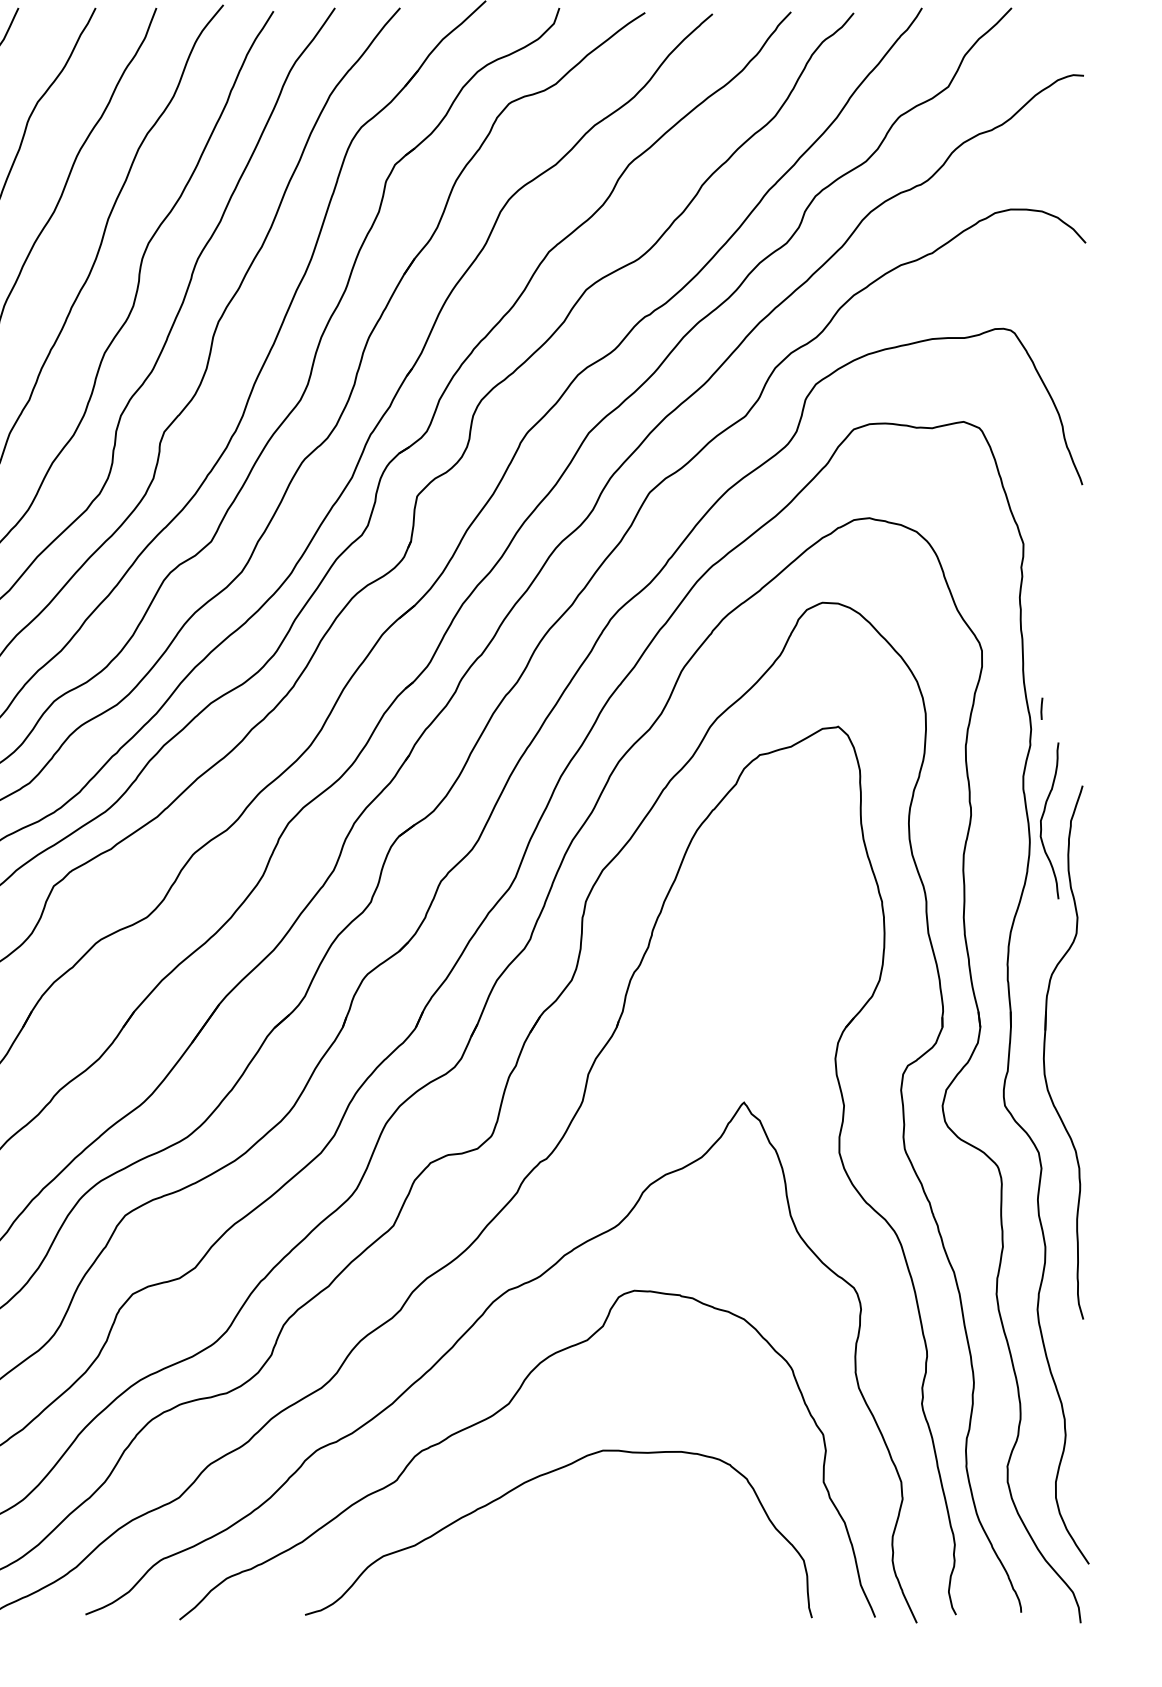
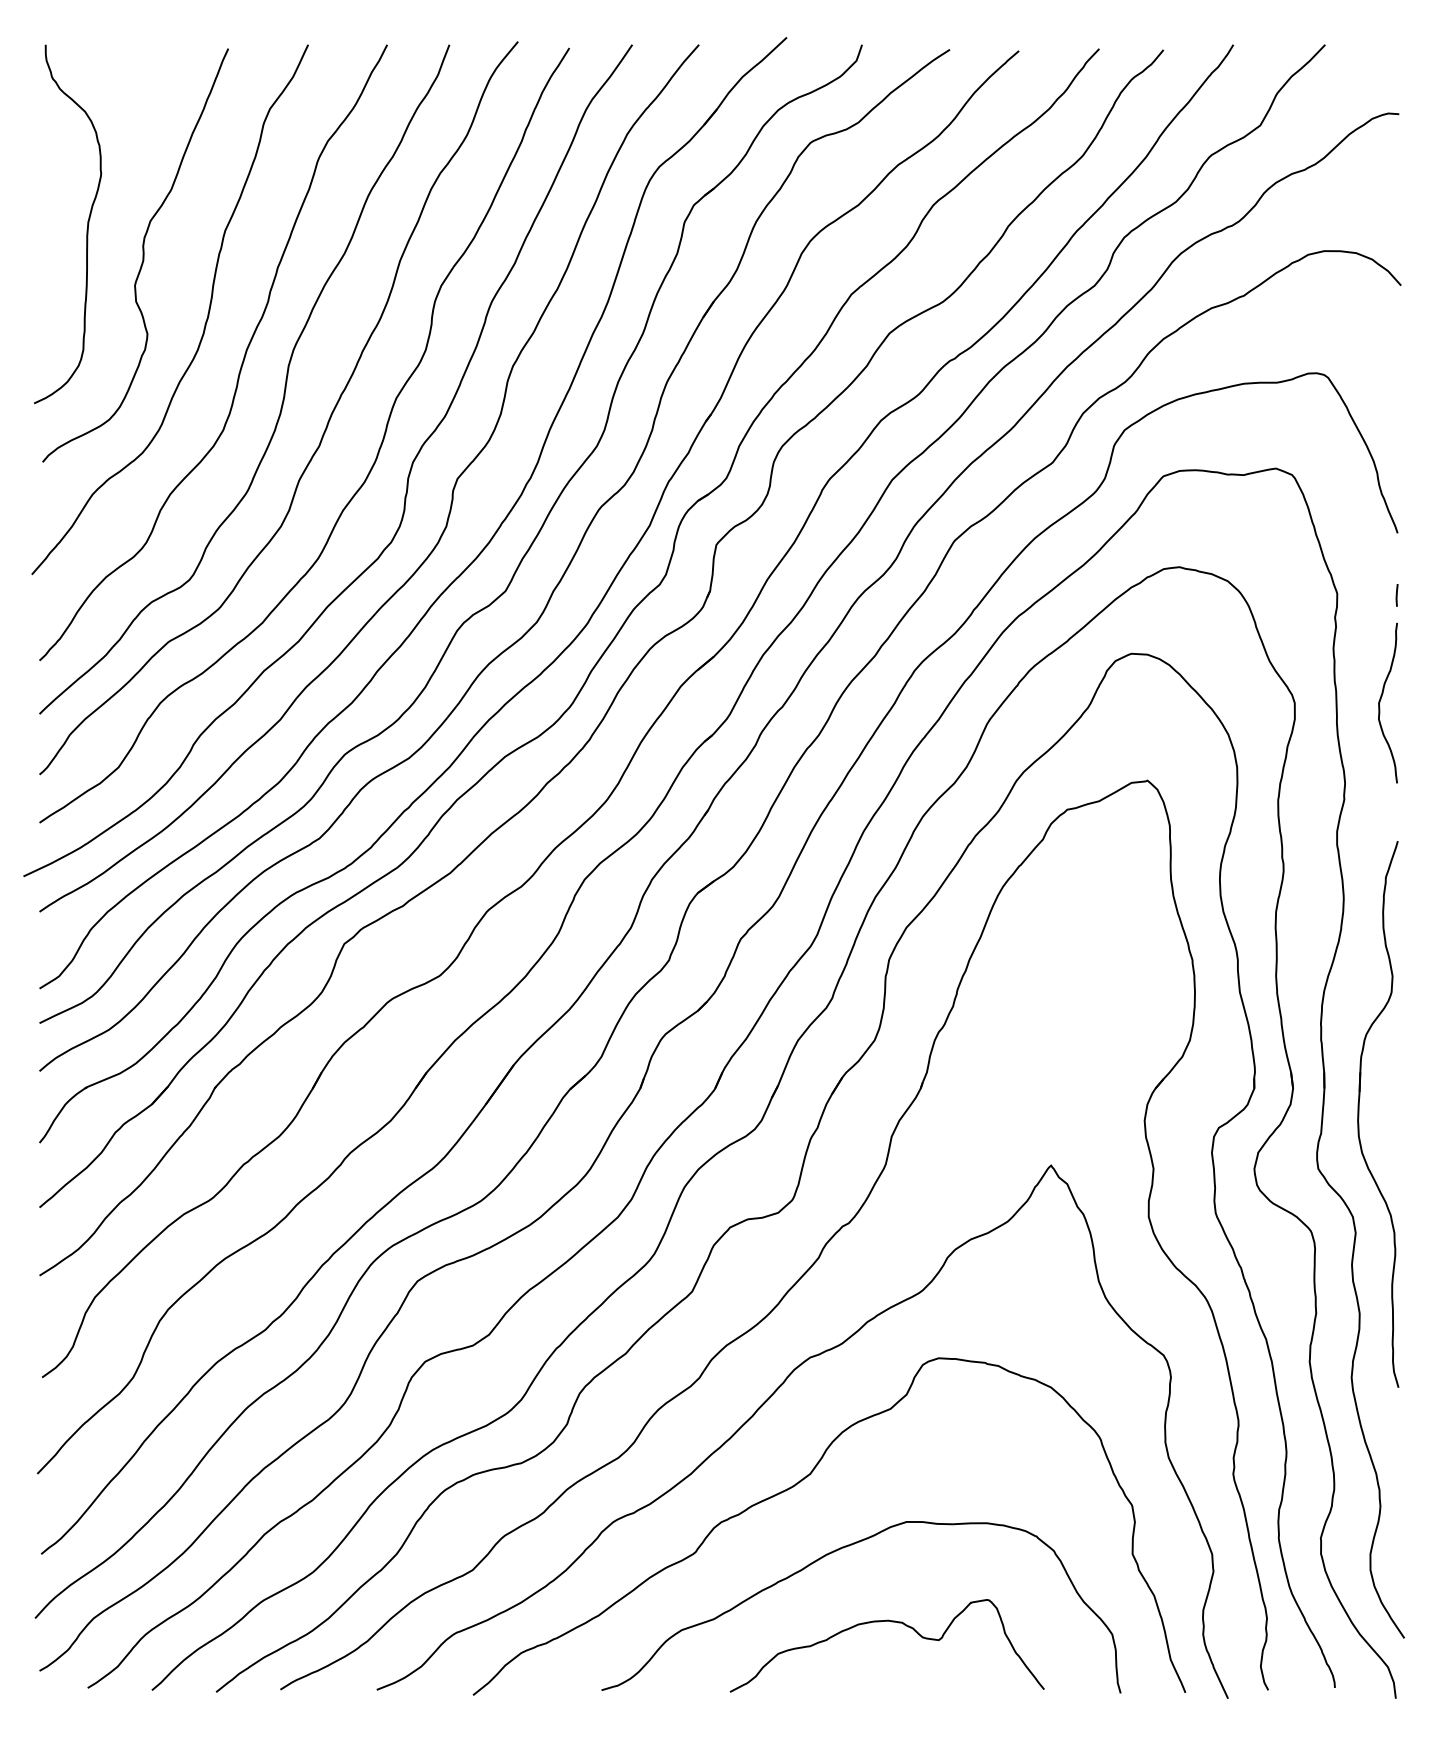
line: (1041, 708) -> (1396, 595), moved
curve: (1043, 817) -> (1381, 699), moved
curve: (588, 1548) -> (891, 1622), added

